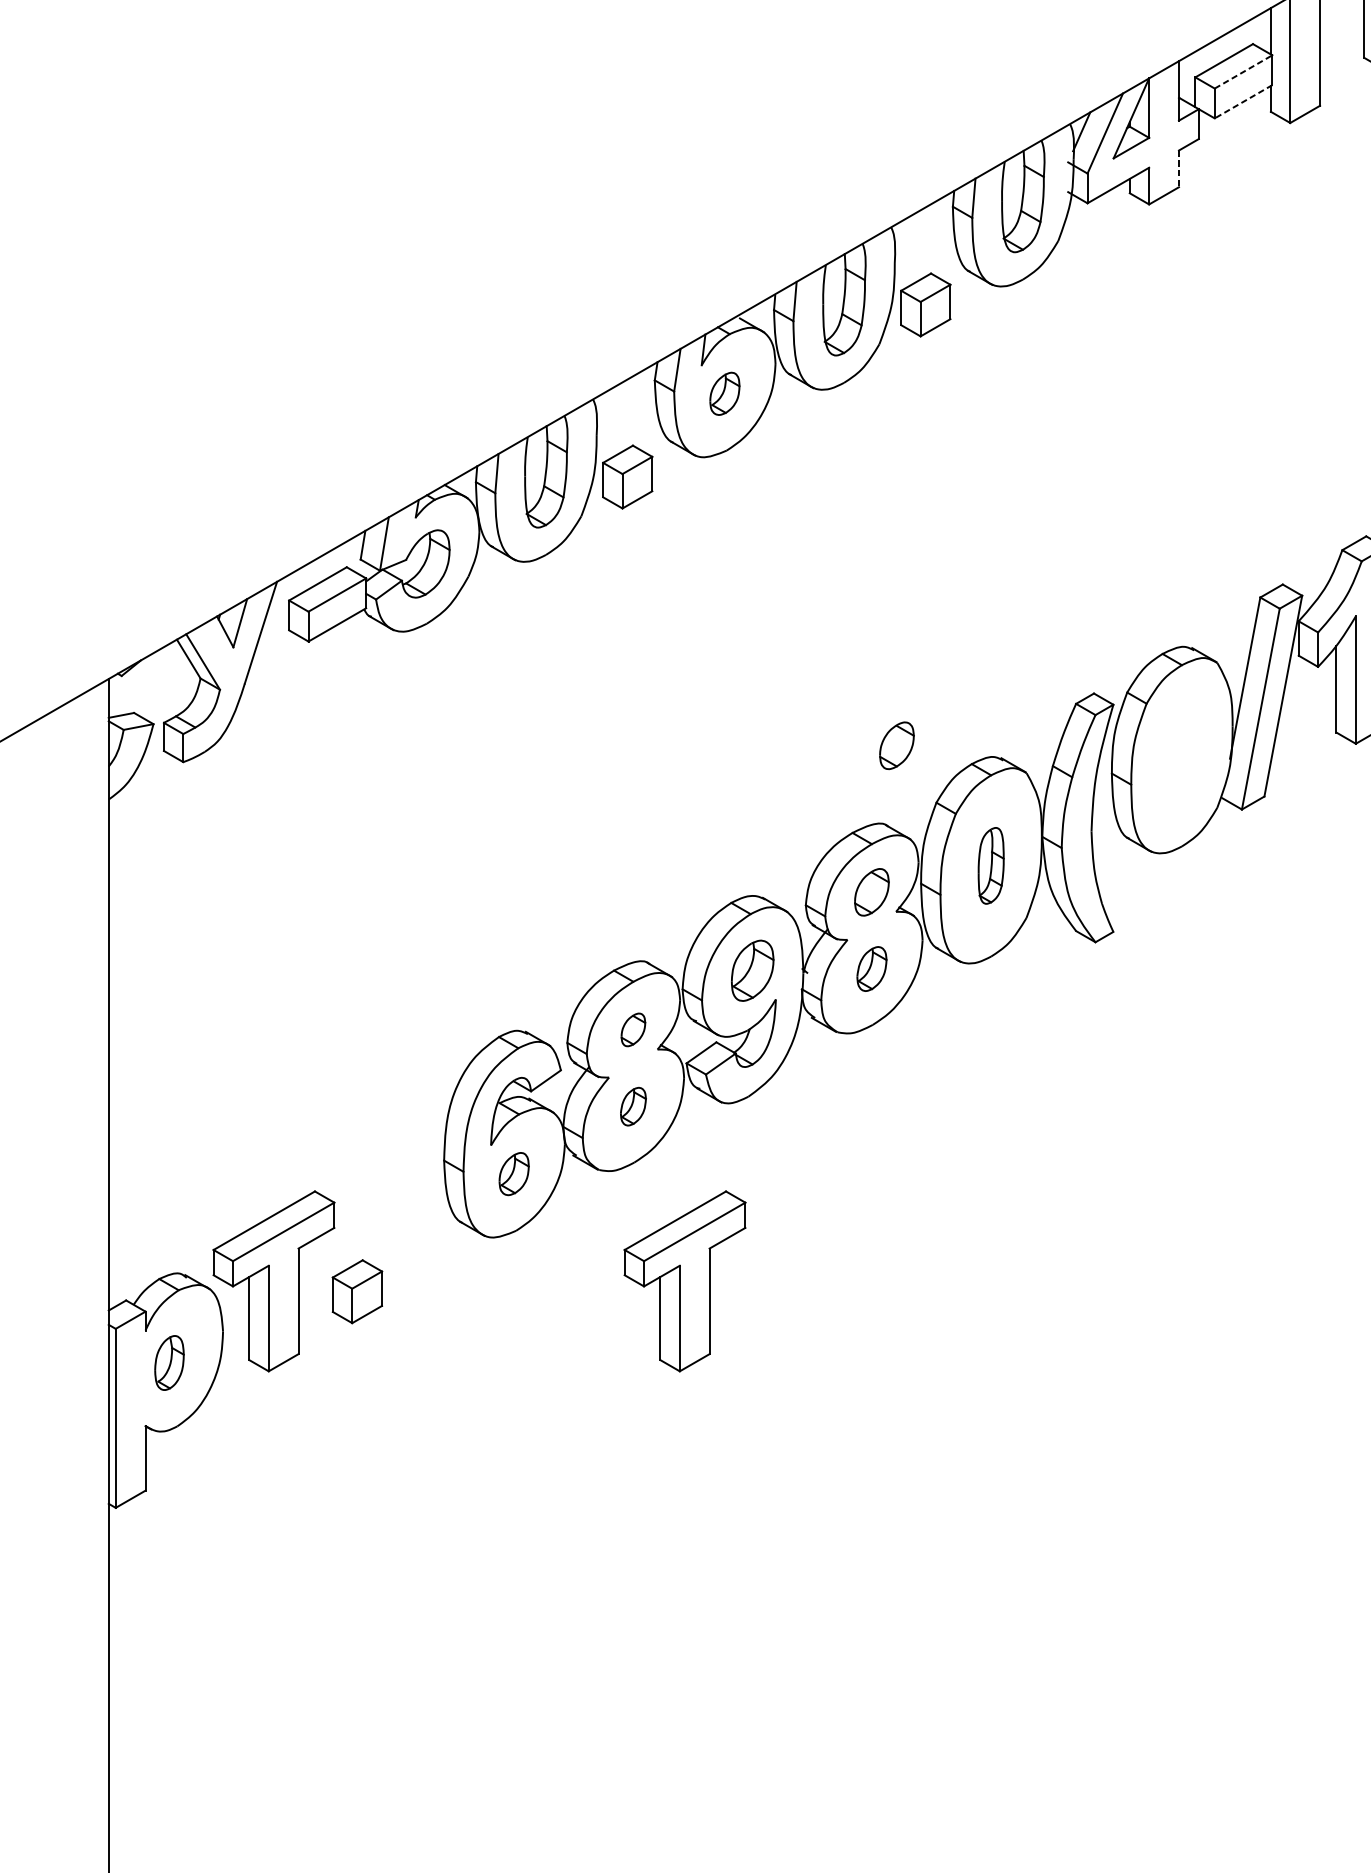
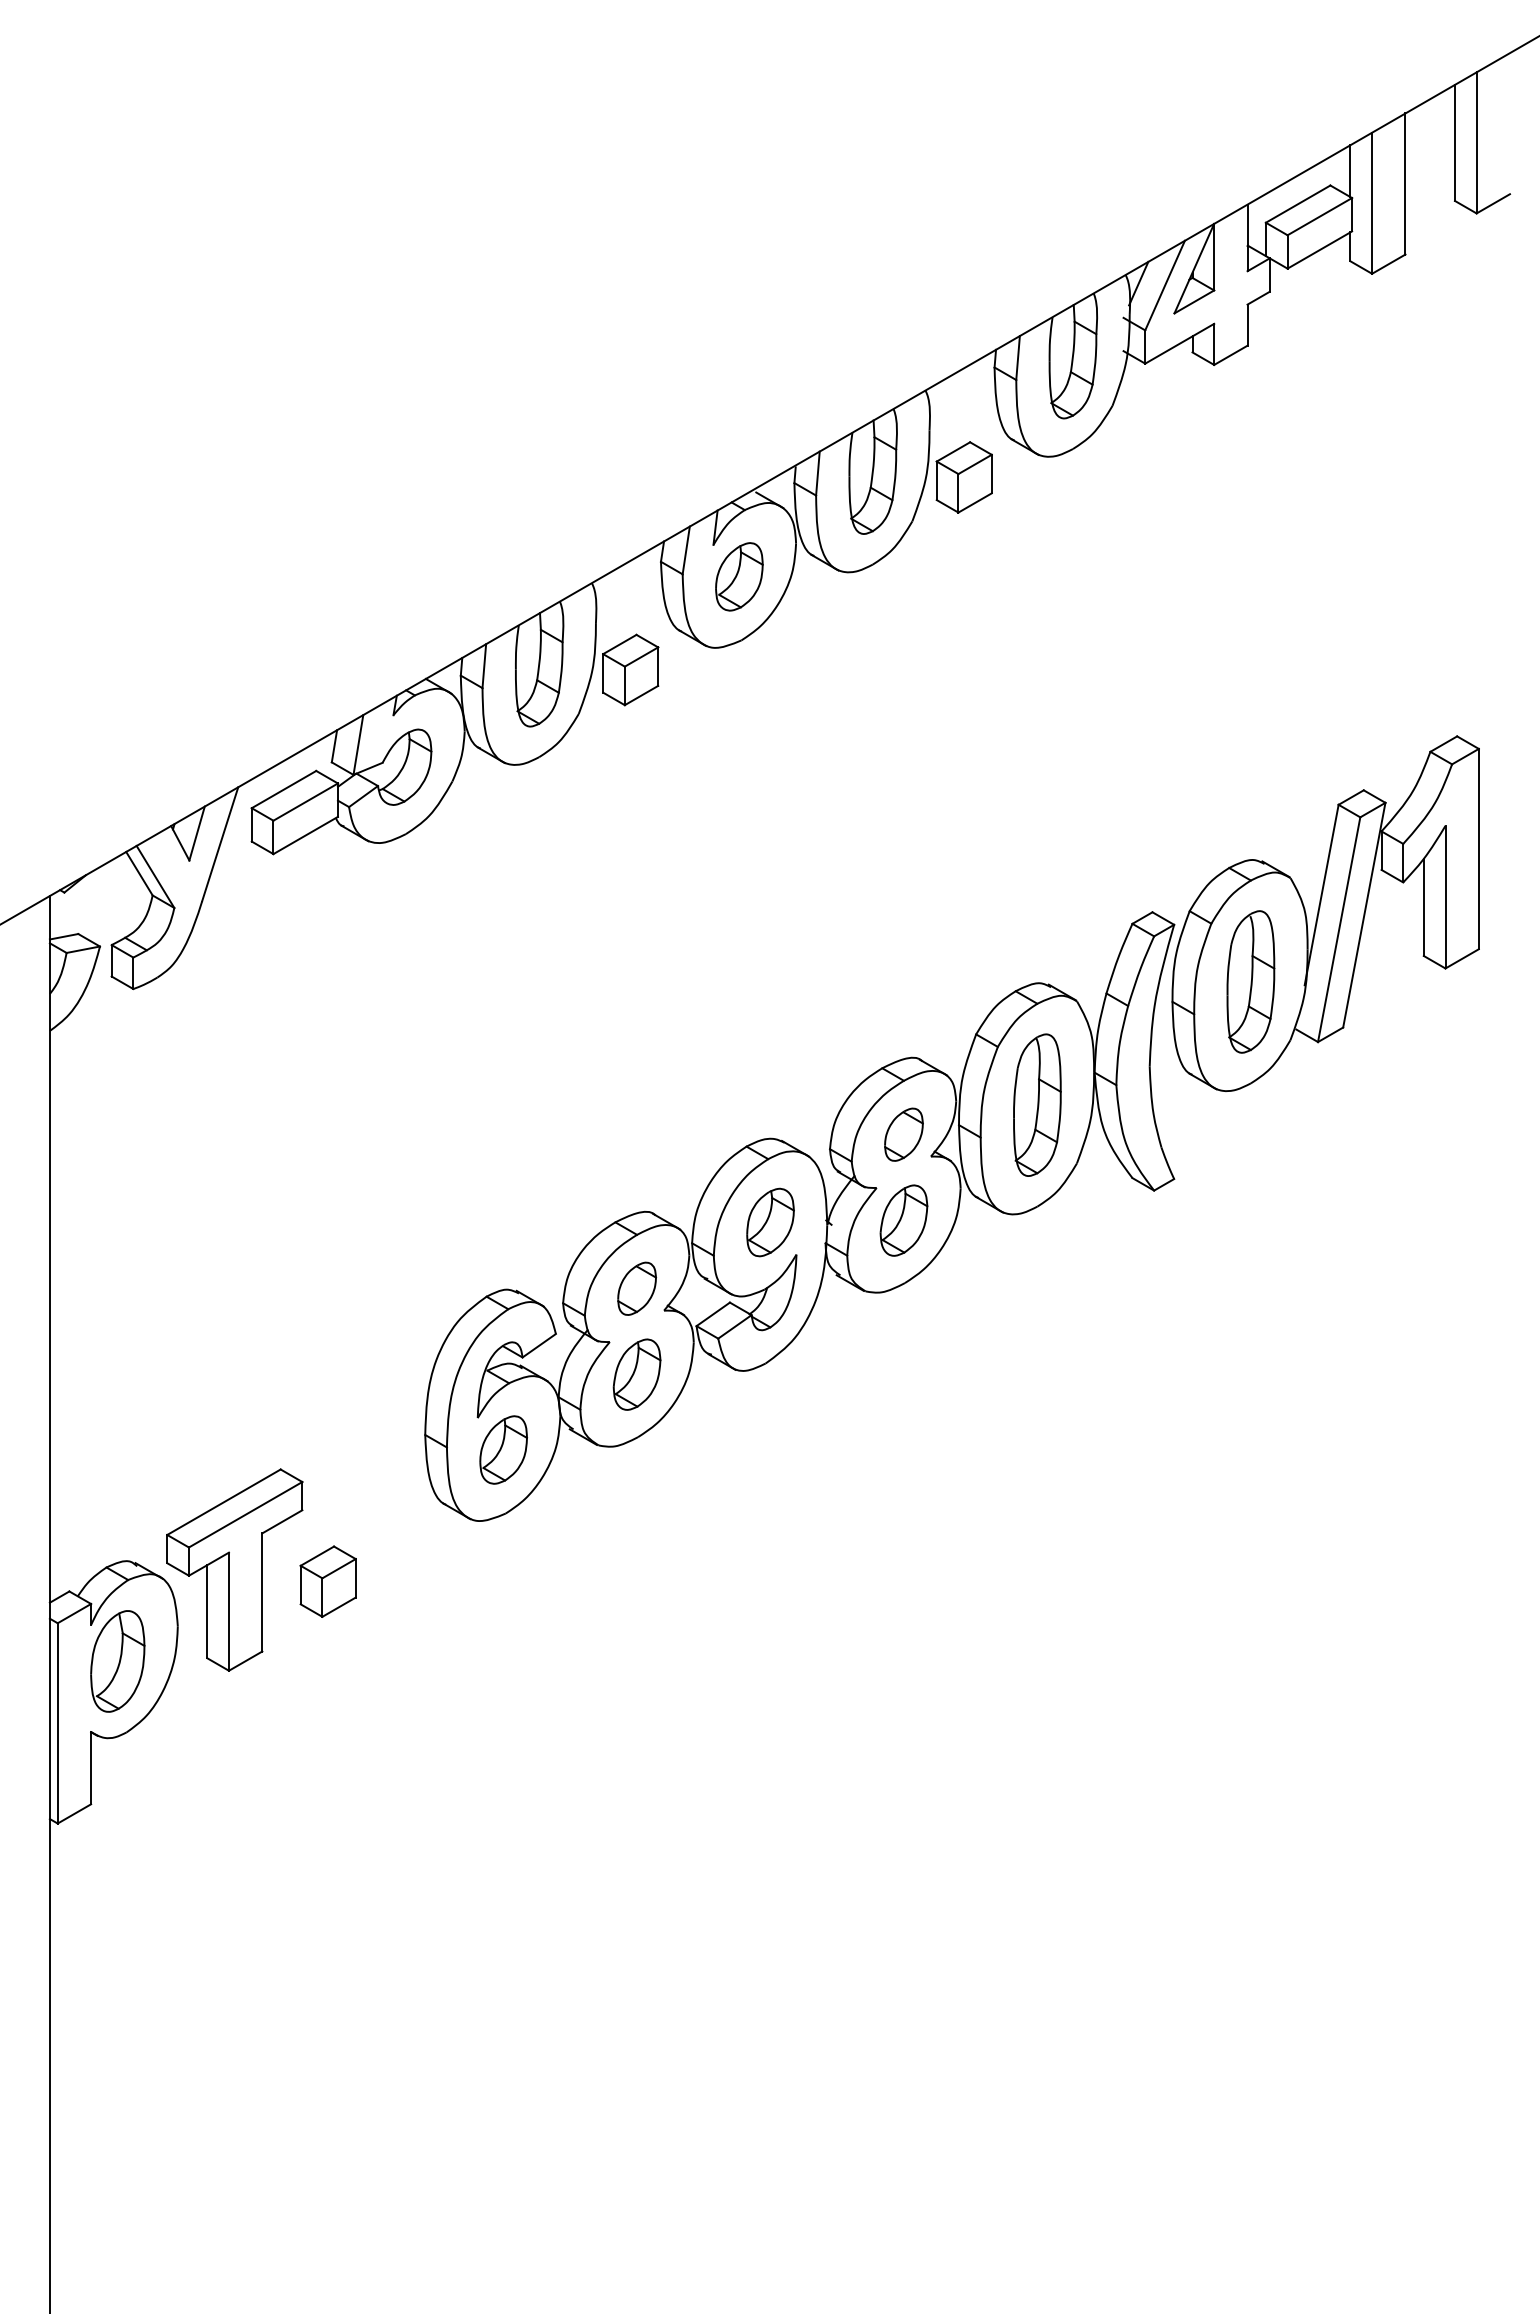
line: (1244, 71) -> (1320, 216), dashed -> solid
line: (1243, 102) -> (1319, 250), dashed -> solid
line: (1178, 169) -> (1247, 325), dashed -> solid
part: (724, 393) -> (739, 576), size x1.43
part: (896, 745) -> (931, 970), removed
part: (1181, 755) -> (1250, 981), added
part: (991, 865) -> (1037, 1104), size x1.67
part: (871, 968) -> (903, 1220), size x1.43
part: (632, 1029) -> (636, 1288), size x1.43
part: (632, 1106) -> (636, 1374), size x1.67
part: (514, 1173) -> (503, 1449), size x1.43
part: (684, 1280) -> (694, 1569), removed
part: (169, 1363) -> (117, 1661), size x1.67

